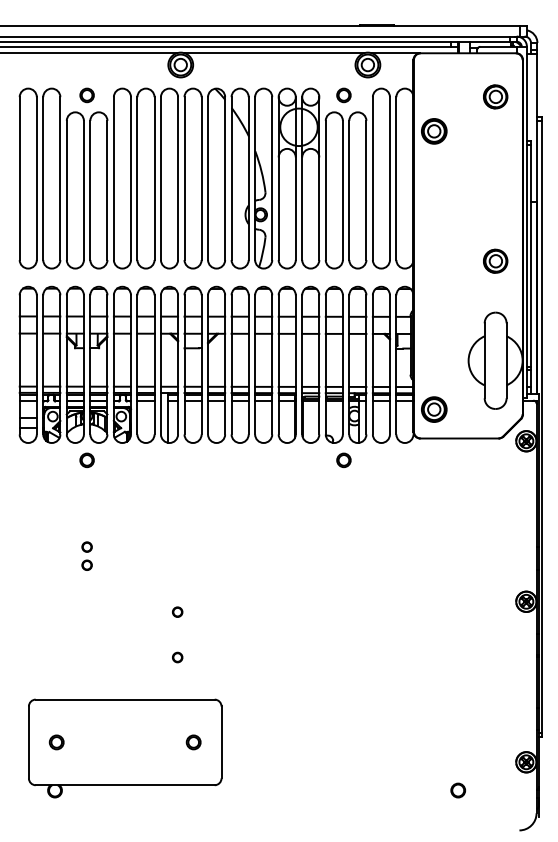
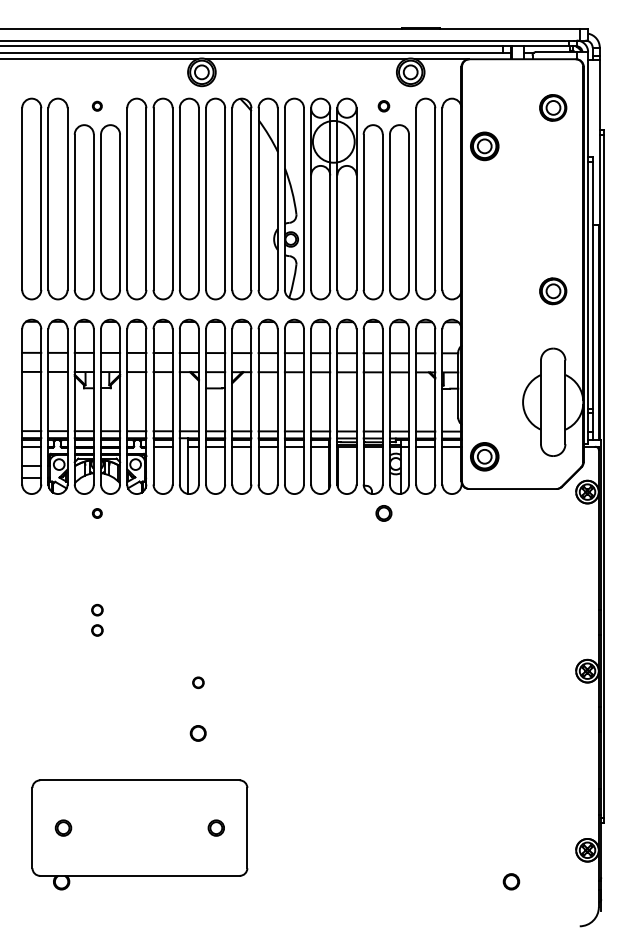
part: (86, 95) -> (96, 106), size x0.6
part: (343, 95) -> (383, 106), size x0.7
part: (86, 460) -> (96, 513), size x0.6
part: (177, 657) -> (198, 733), size x1.4

